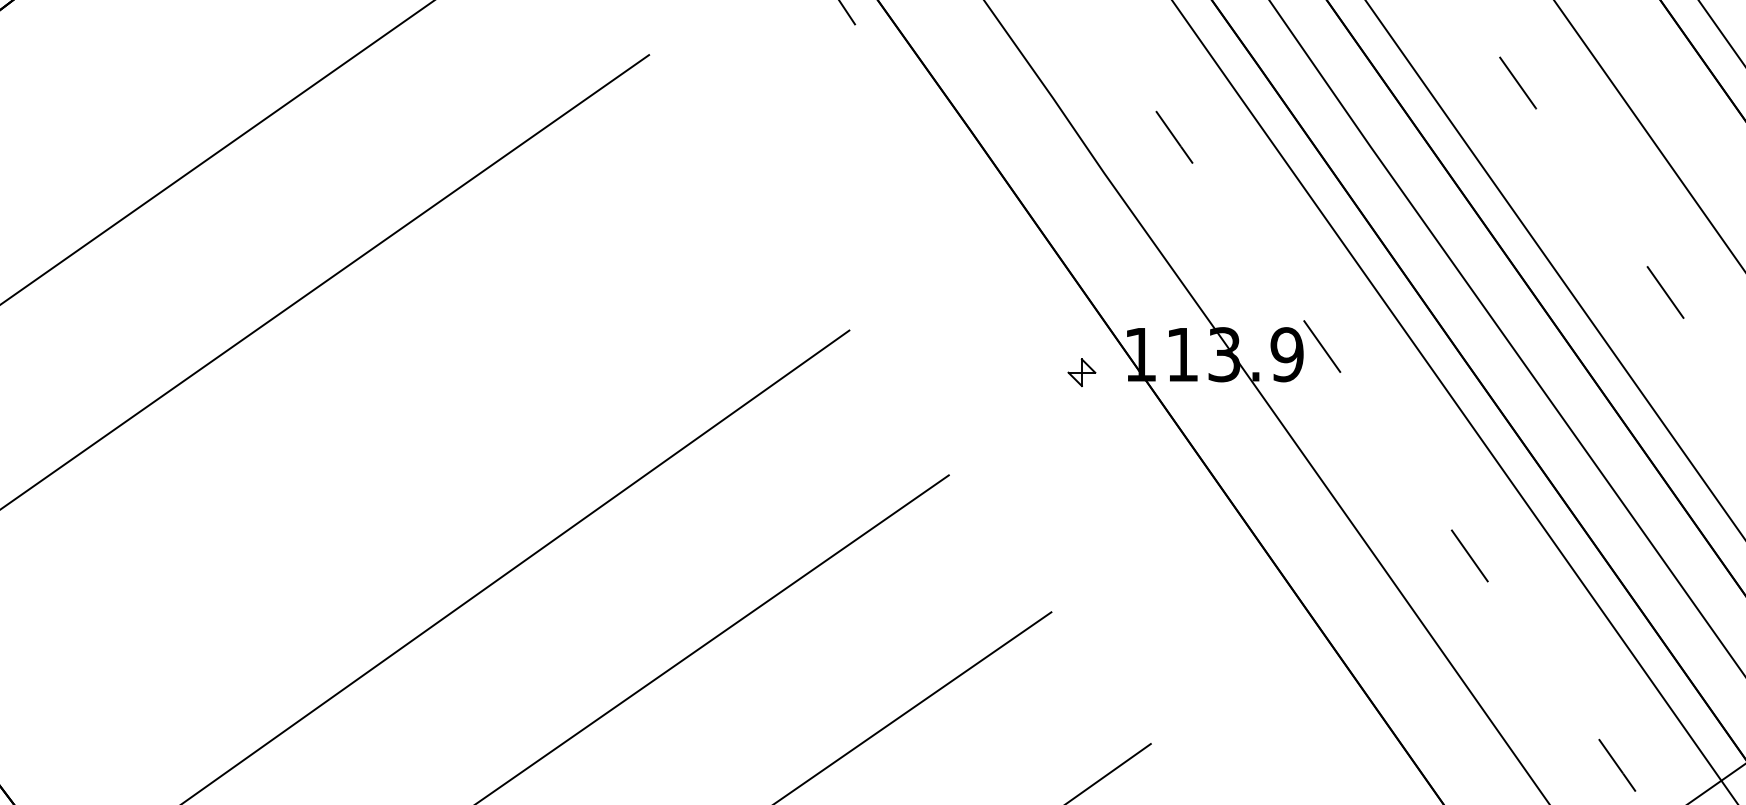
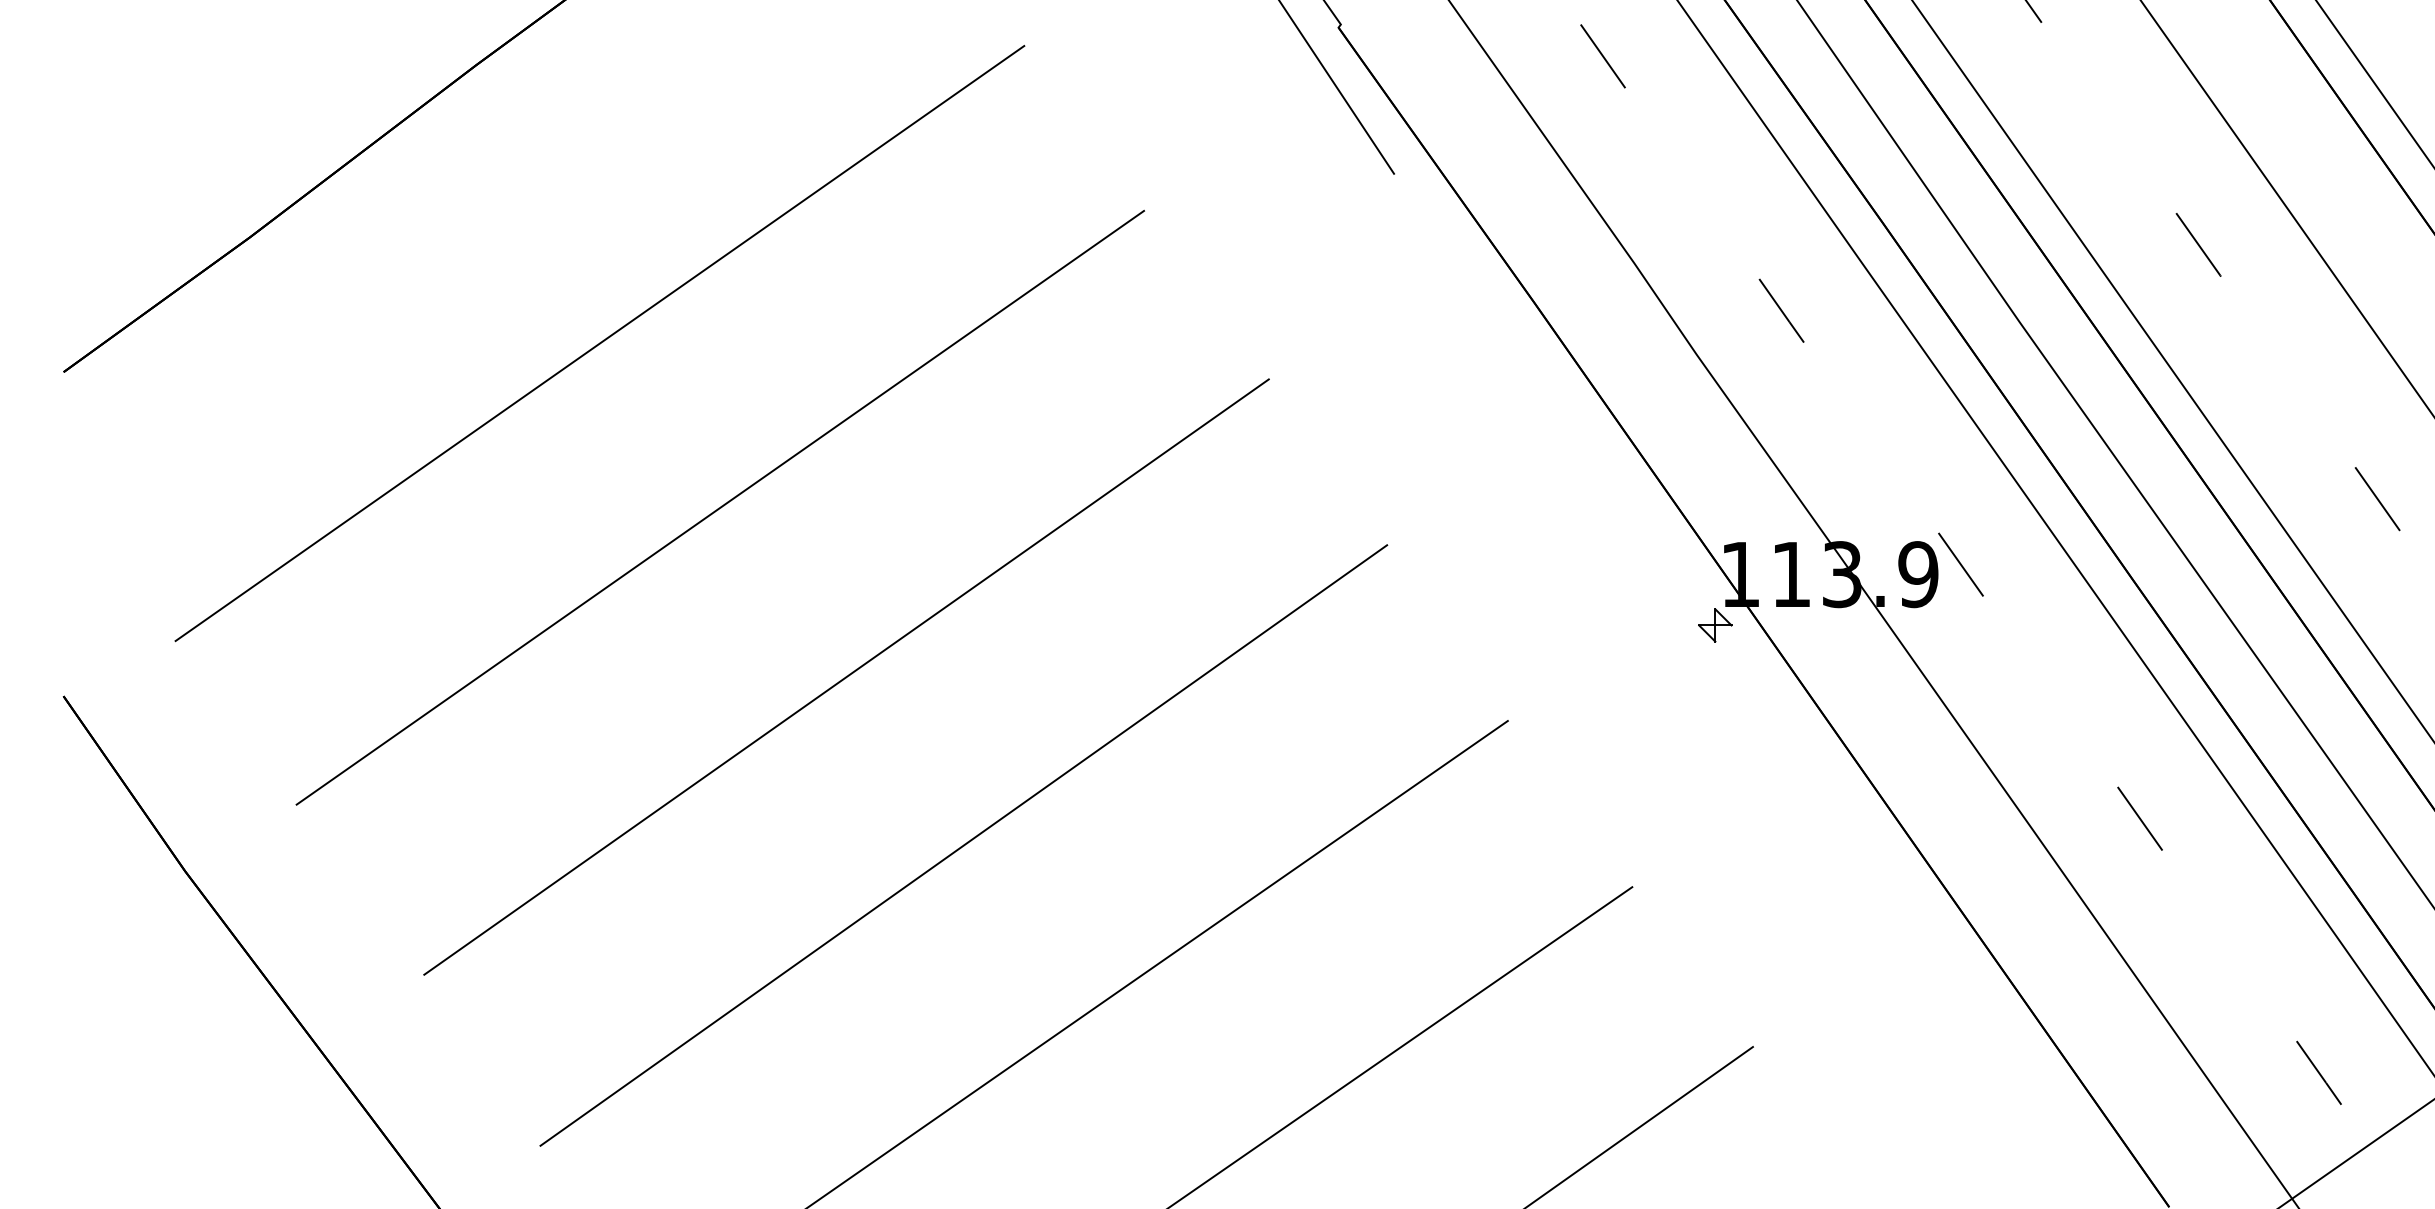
part: (1082, 372) -> (1715, 625), moved
line: (403, 438) -> (846, 676), added

